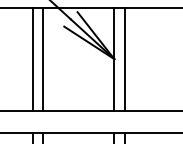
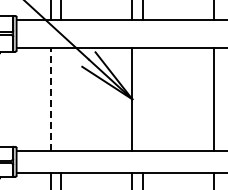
line: (32, 58) -> (50, 98), solid -> dashed
line: (43, 58) -> (61, 98), removed
line: (124, 58) -> (142, 98), removed

